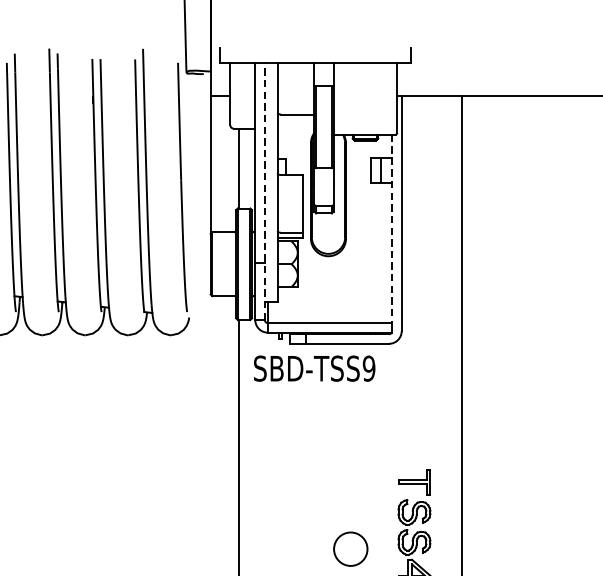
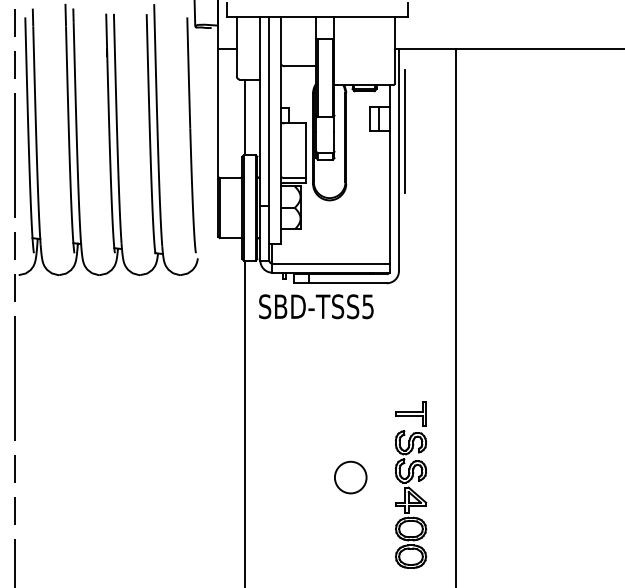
line: (407, 182) -> (404, 130), added
line: (264, 191) -> (269, 139), dashed -> solid
line: (391, 228) -> (389, 174), dashed -> solid
text: (369, 368) -> (368, 306), SBD-TSS9 -> SBD-TSS5

